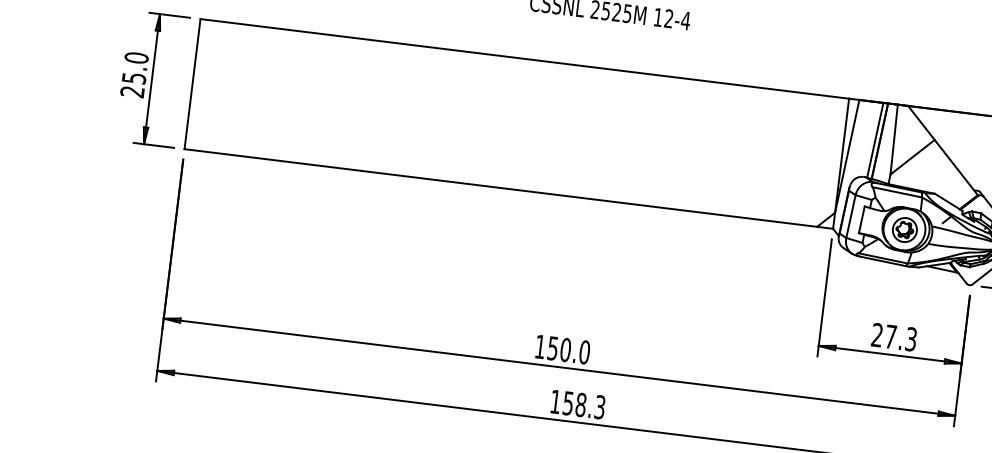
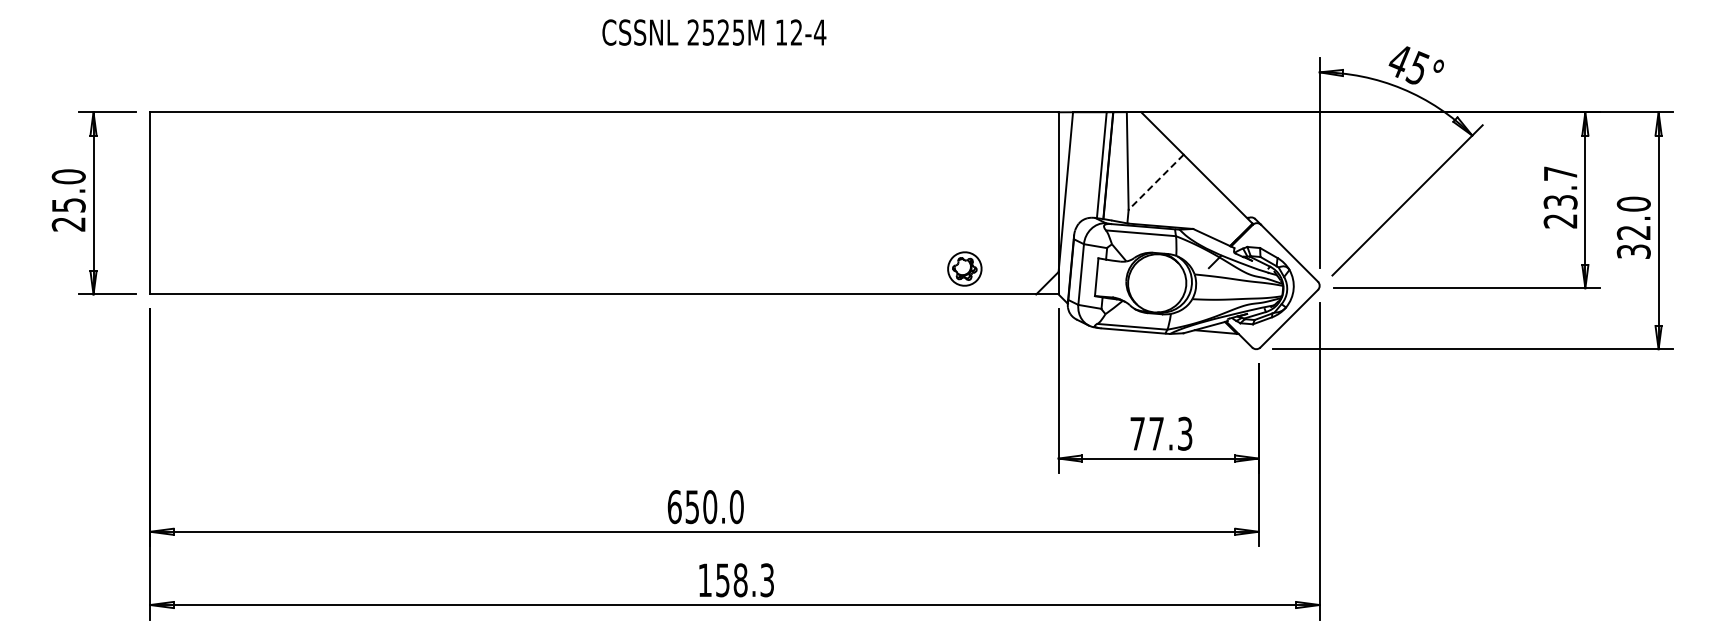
line: (912, 157) -> (1156, 182), solid -> dashed
part: (904, 229) -> (964, 268), moved
text: (877, 334) -> (1137, 433), 27.3 -> 77.3
text: (540, 347) -> (674, 507), 150.0 -> 650.0

